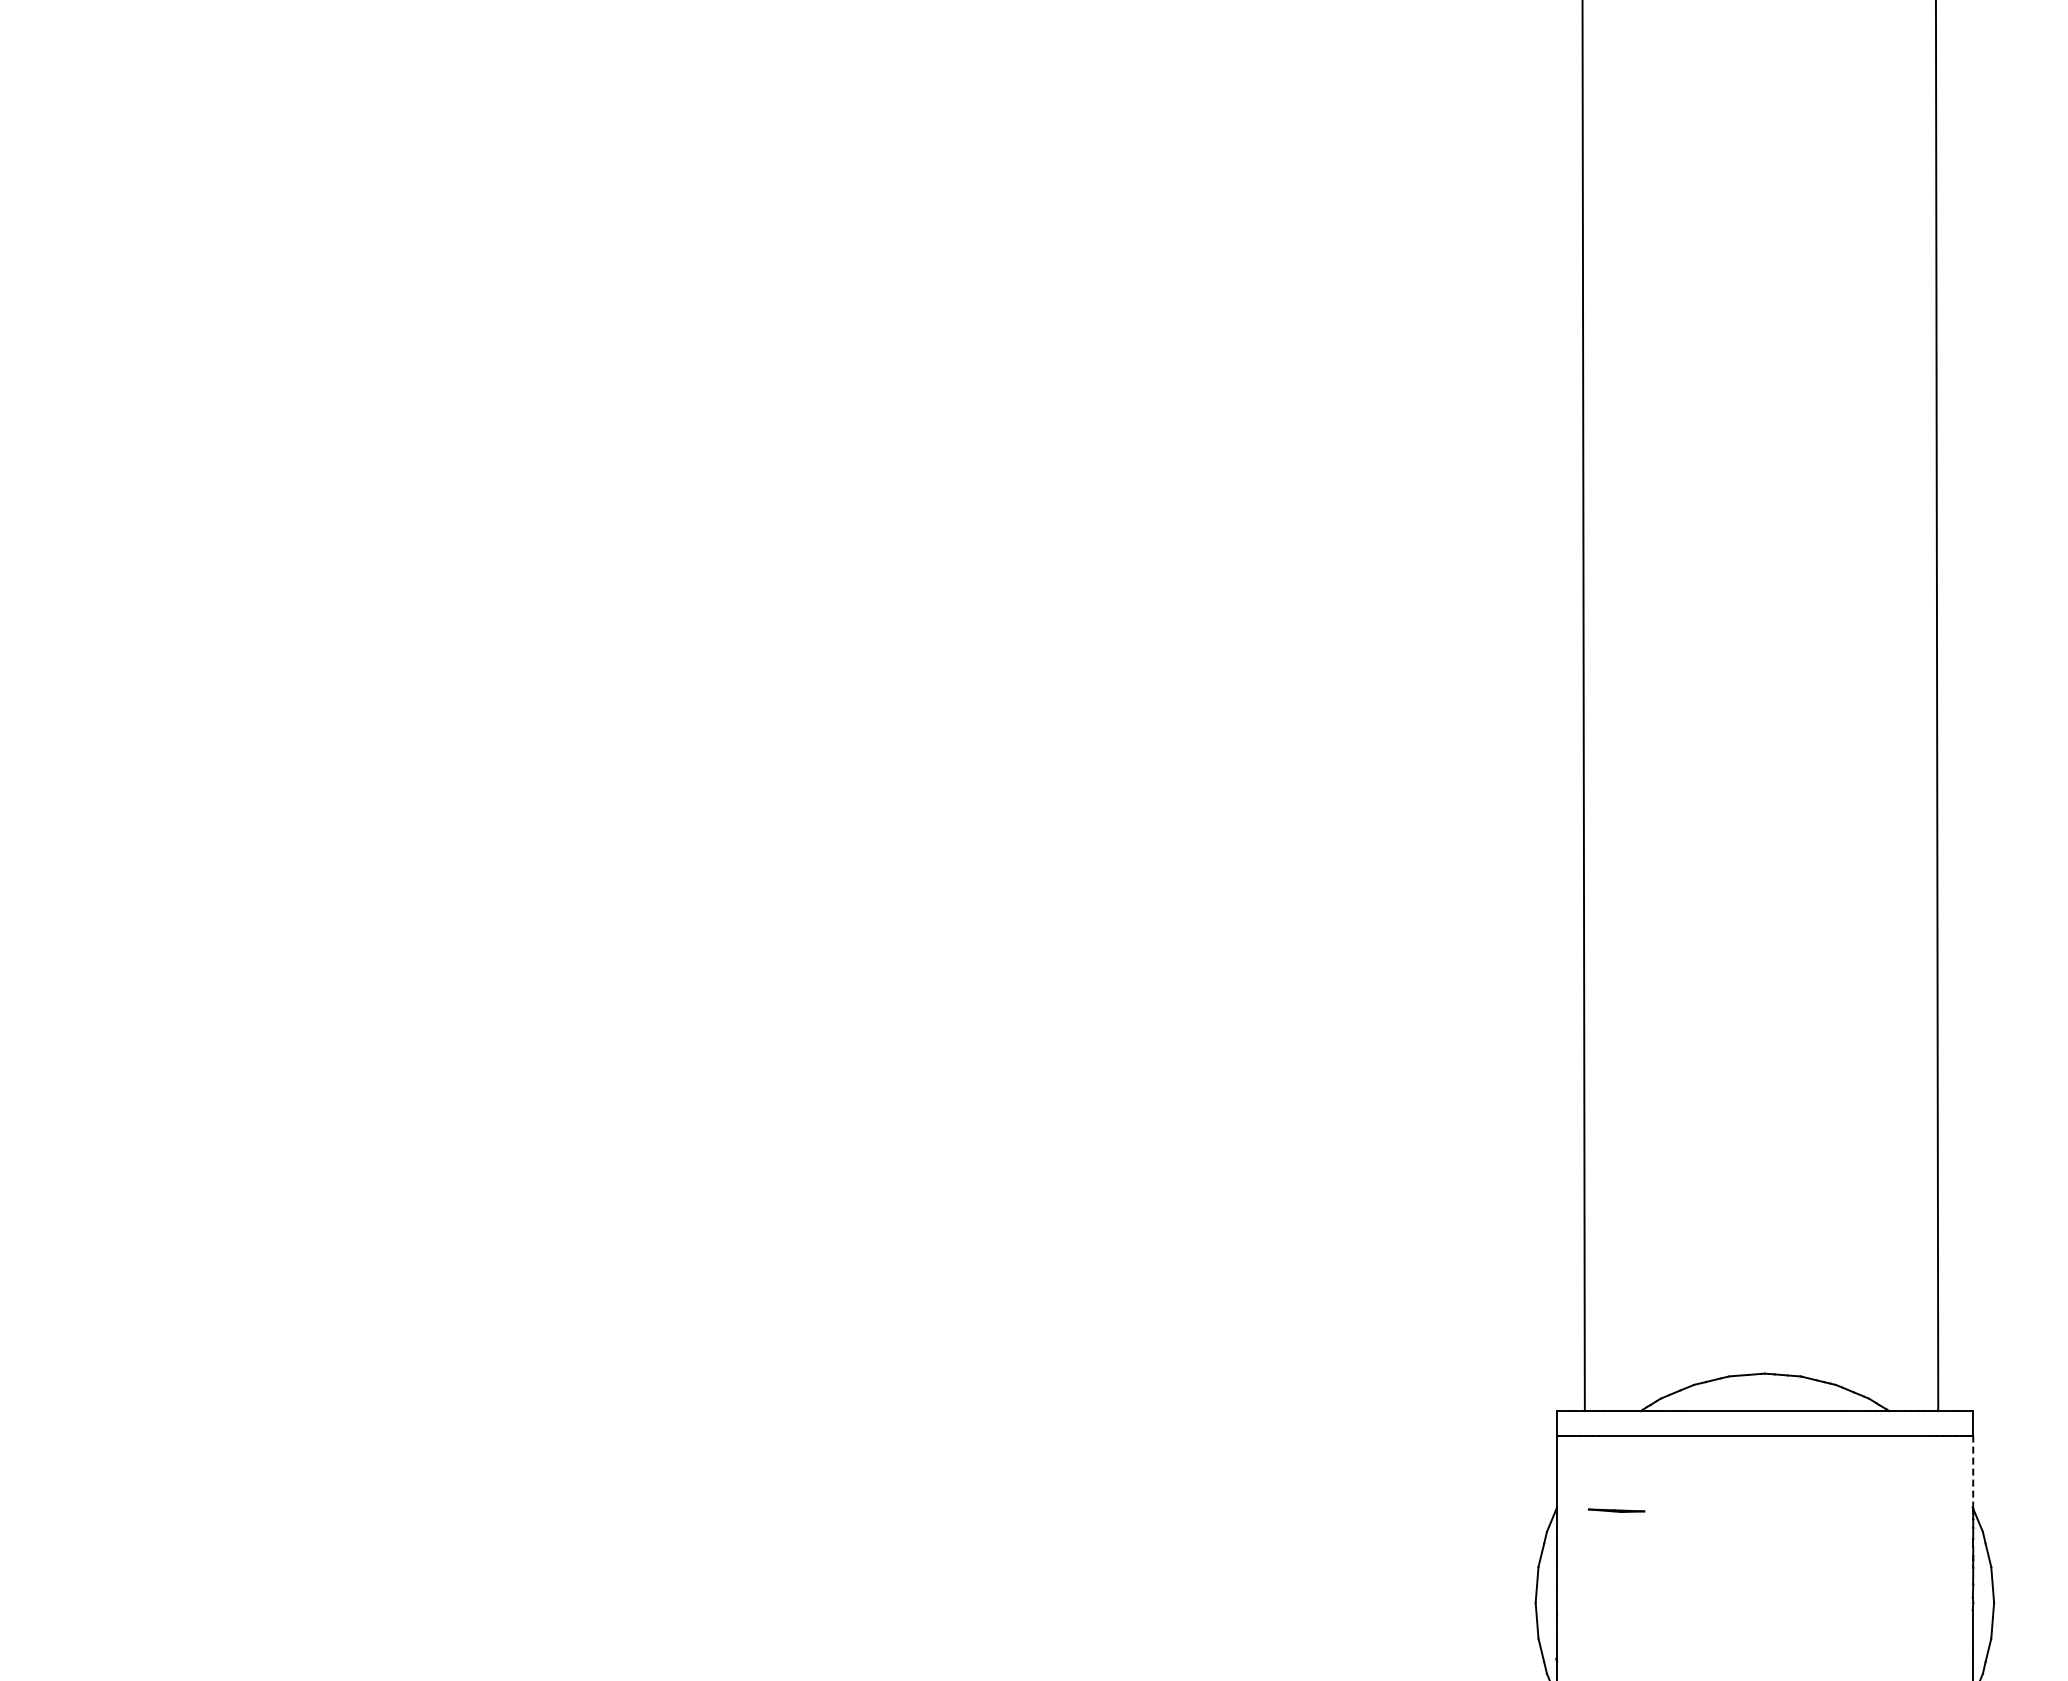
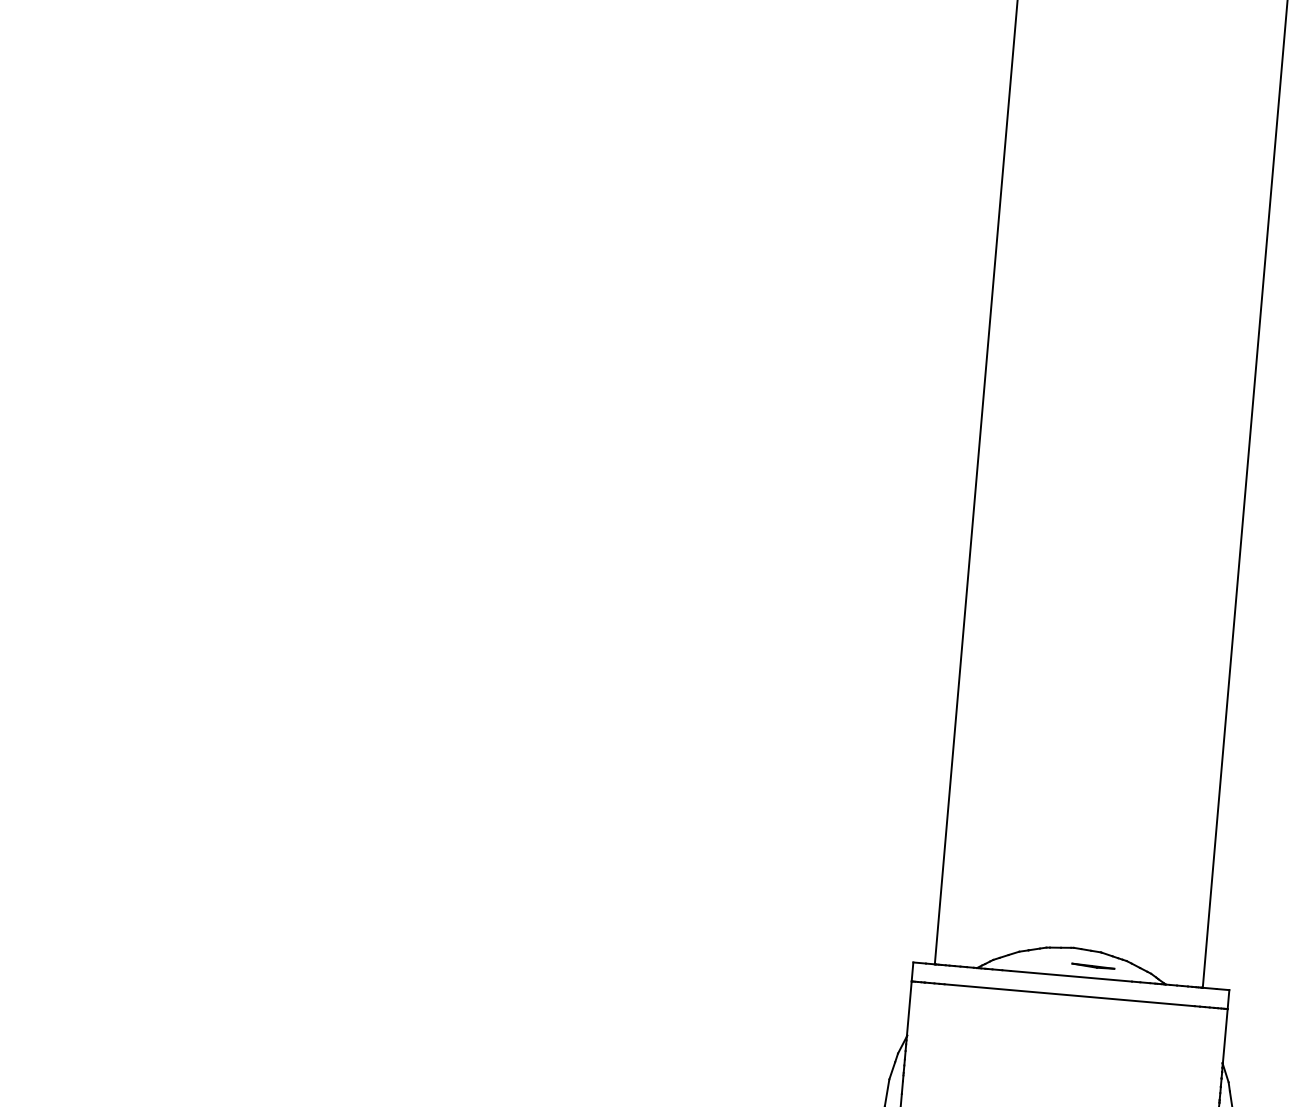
line: (1973, 1471) -> (1225, 1035), dashed -> solid
line: (1616, 1510) -> (1093, 966), moved

